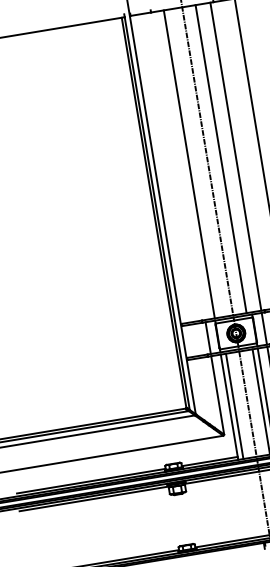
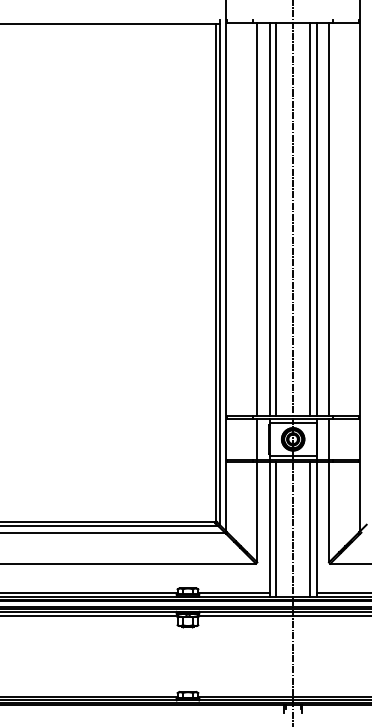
line: (226, 158) -> (316, 219), added
line: (194, 163) -> (276, 219), added
line: (179, 165) -> (257, 219), added

